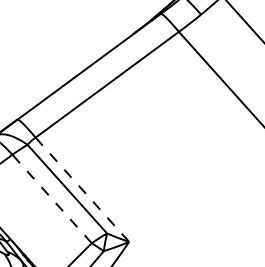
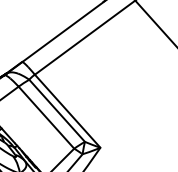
line: (82, 190) -> (67, 111), dashed -> solid
line: (51, 198) -> (46, 117), dashed -> solid

